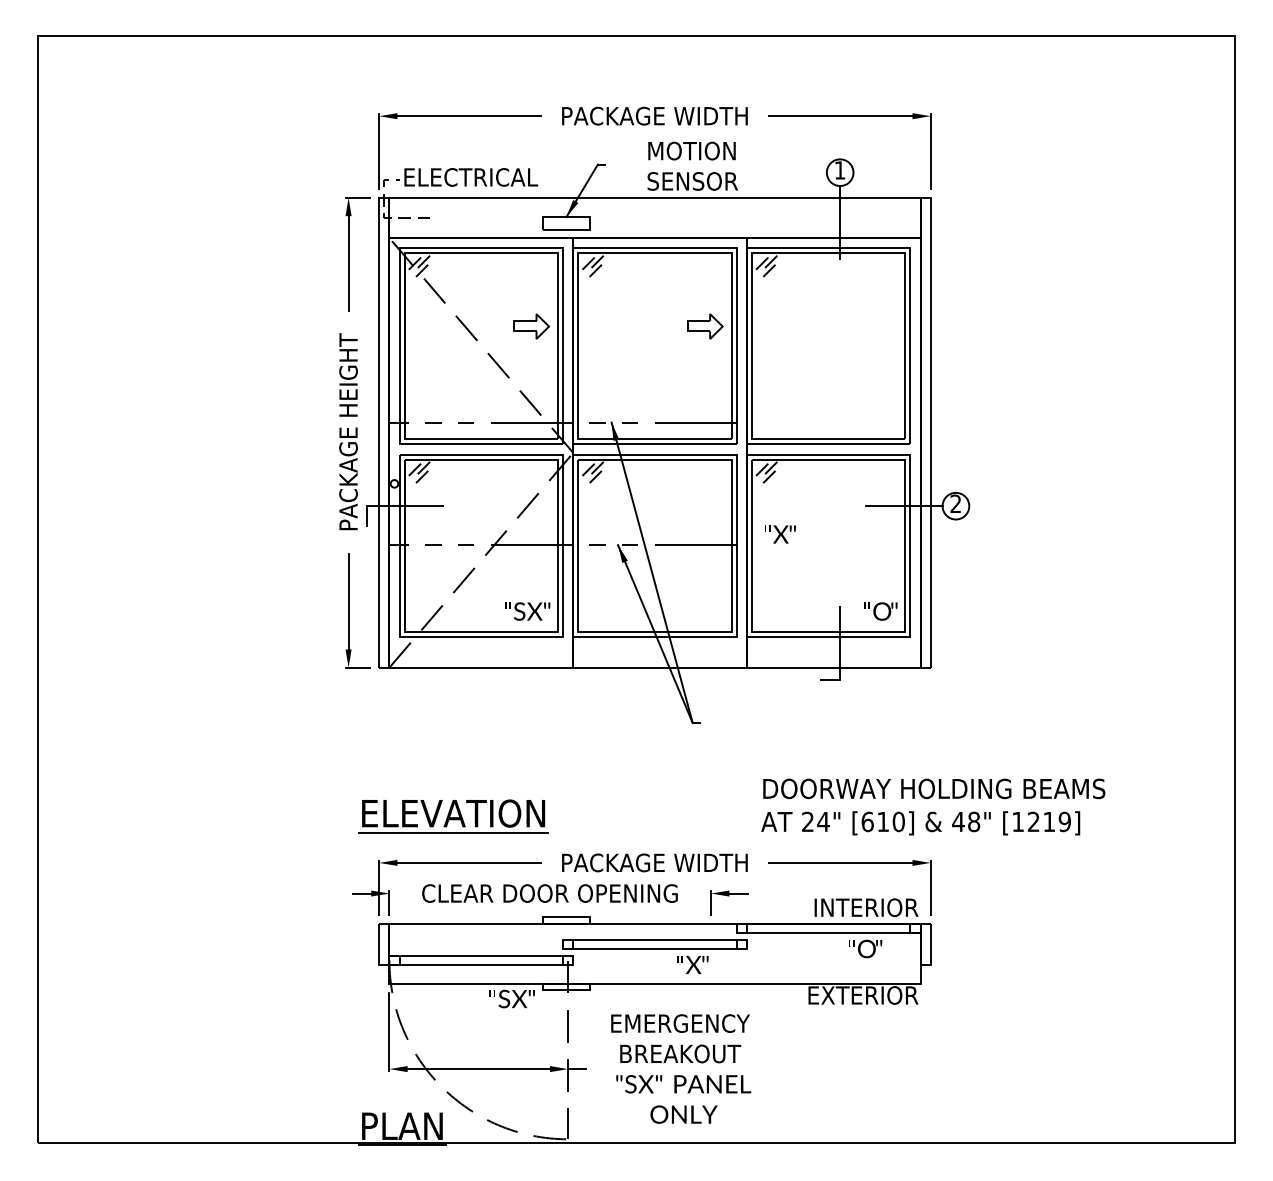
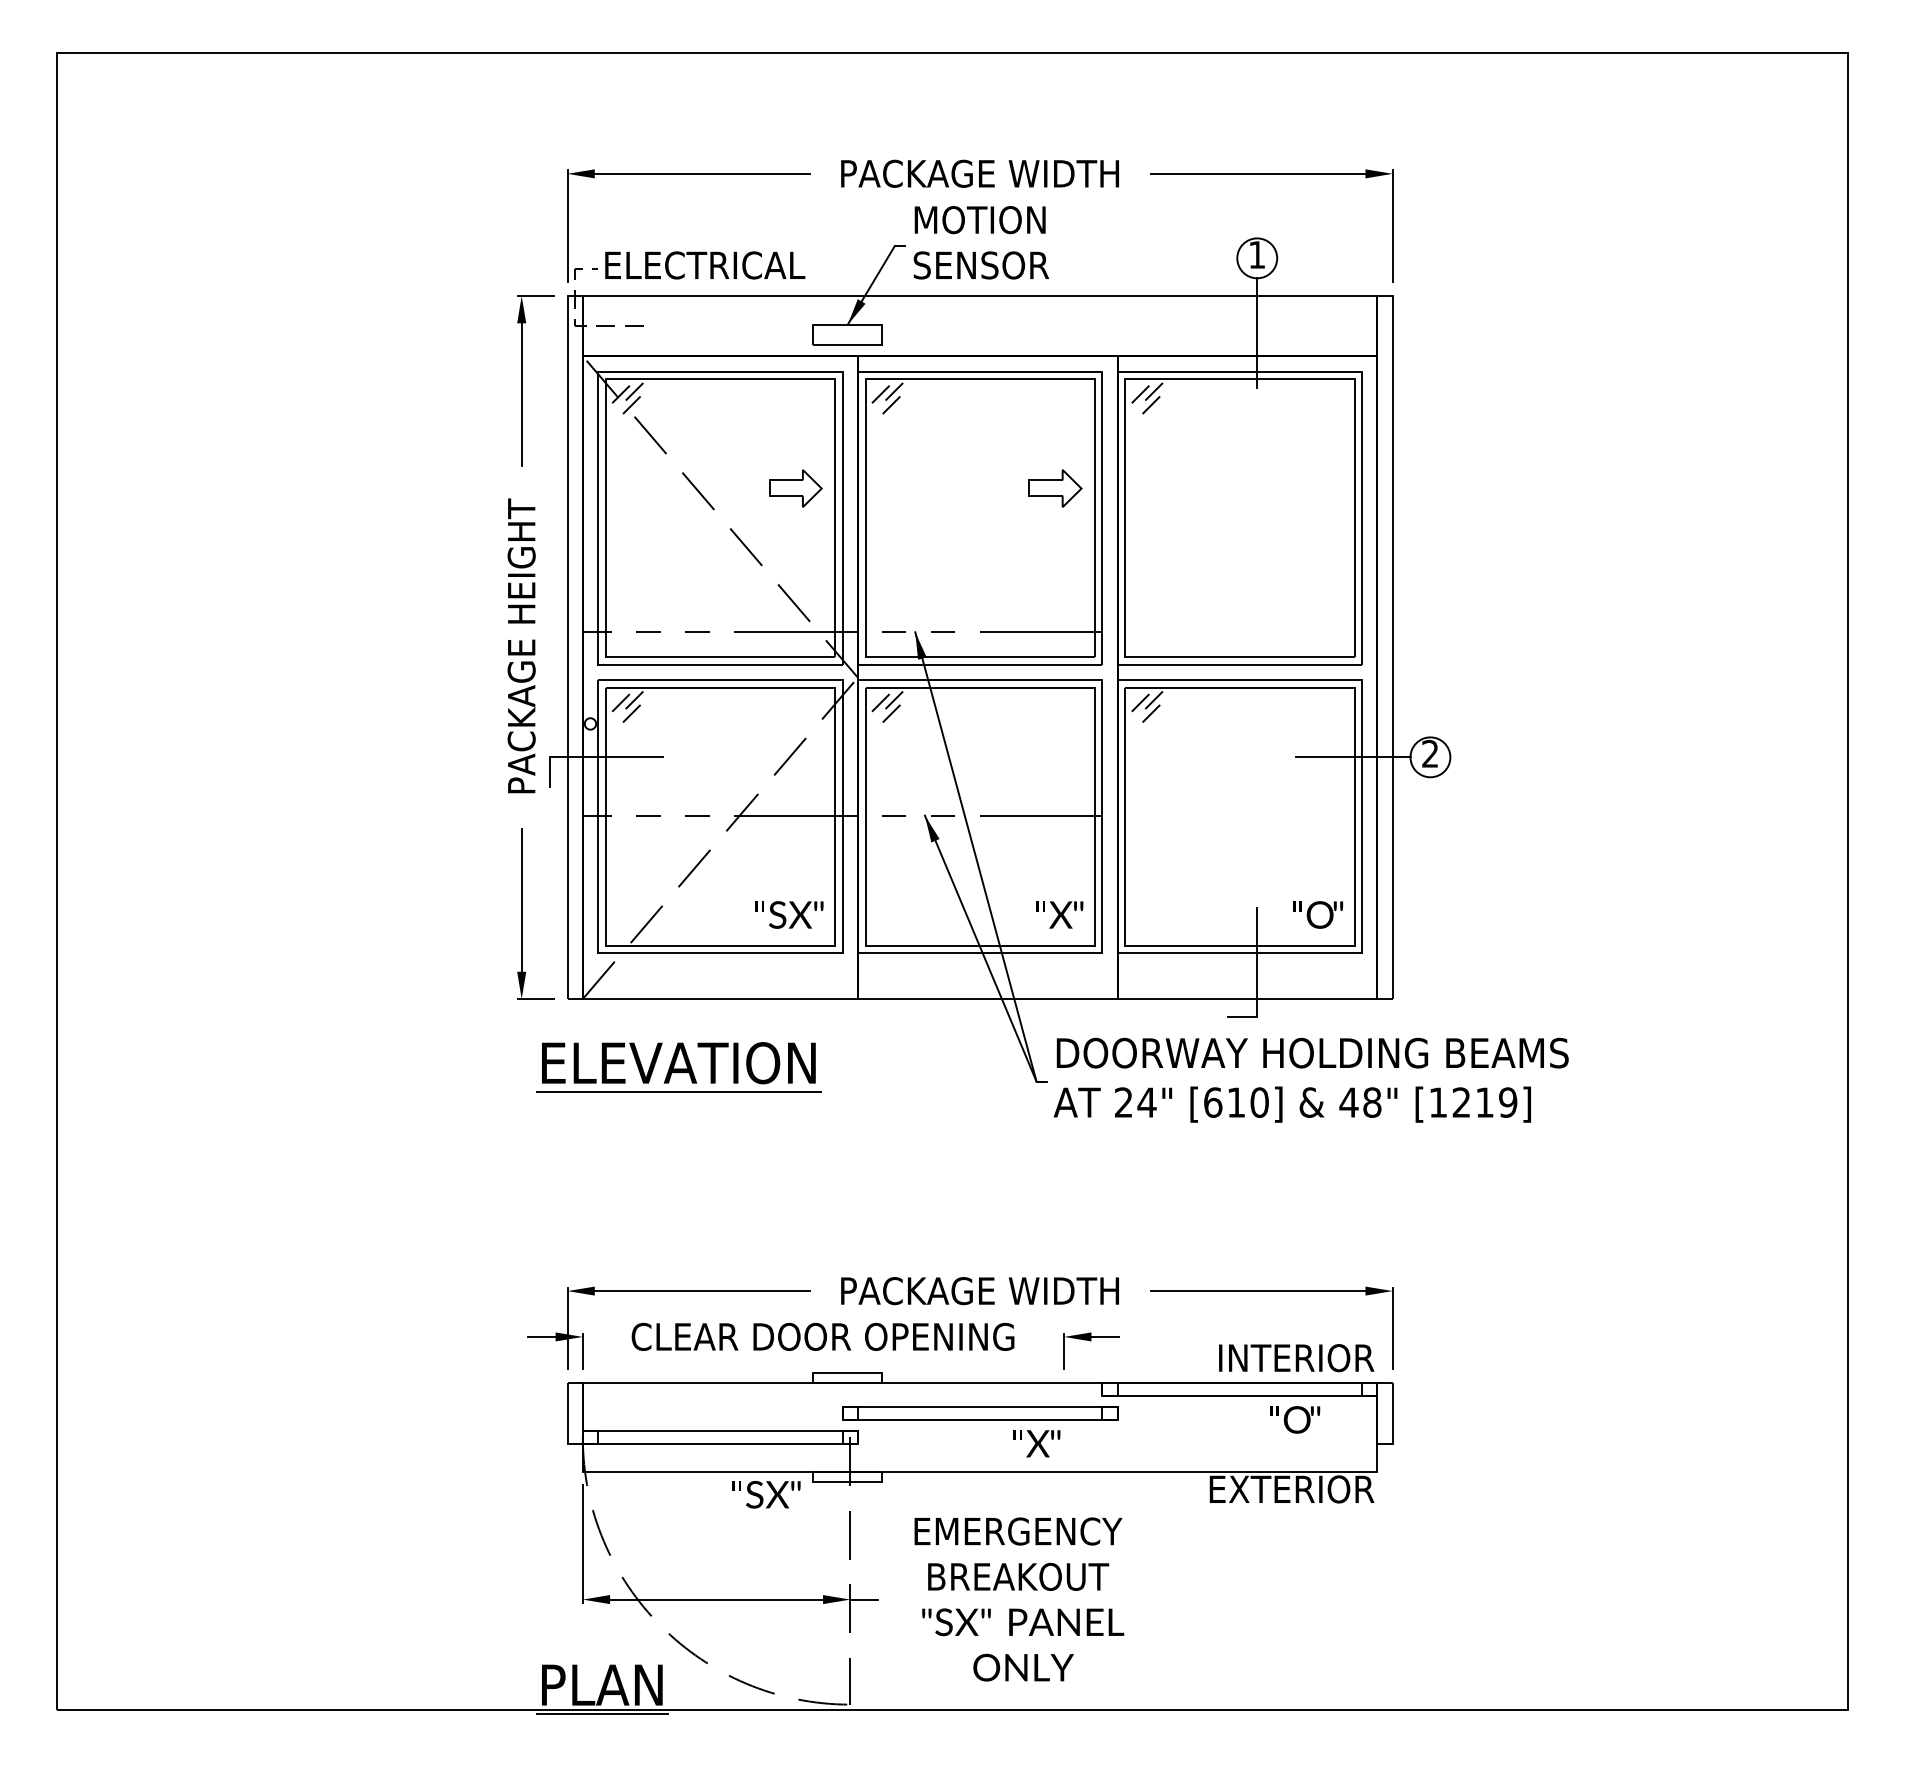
text: (692, 165) -> (980, 241), moved
text: (780, 534) -> (1060, 914), moved
text: (933, 806) -> (1311, 1079), moved
part: (453, 816) -> (678, 1067), moved

